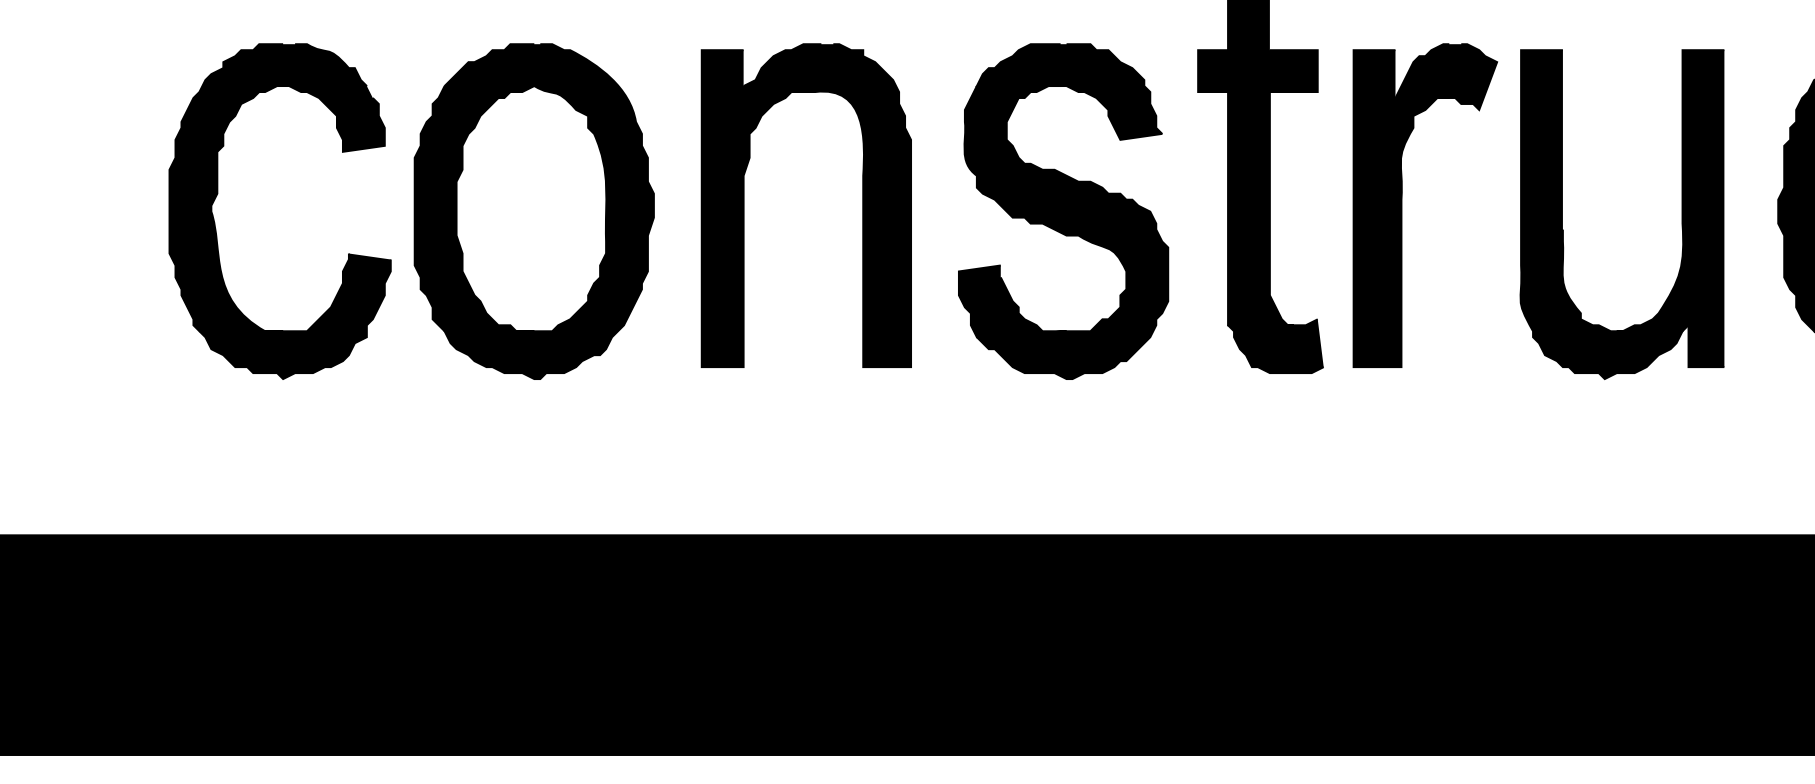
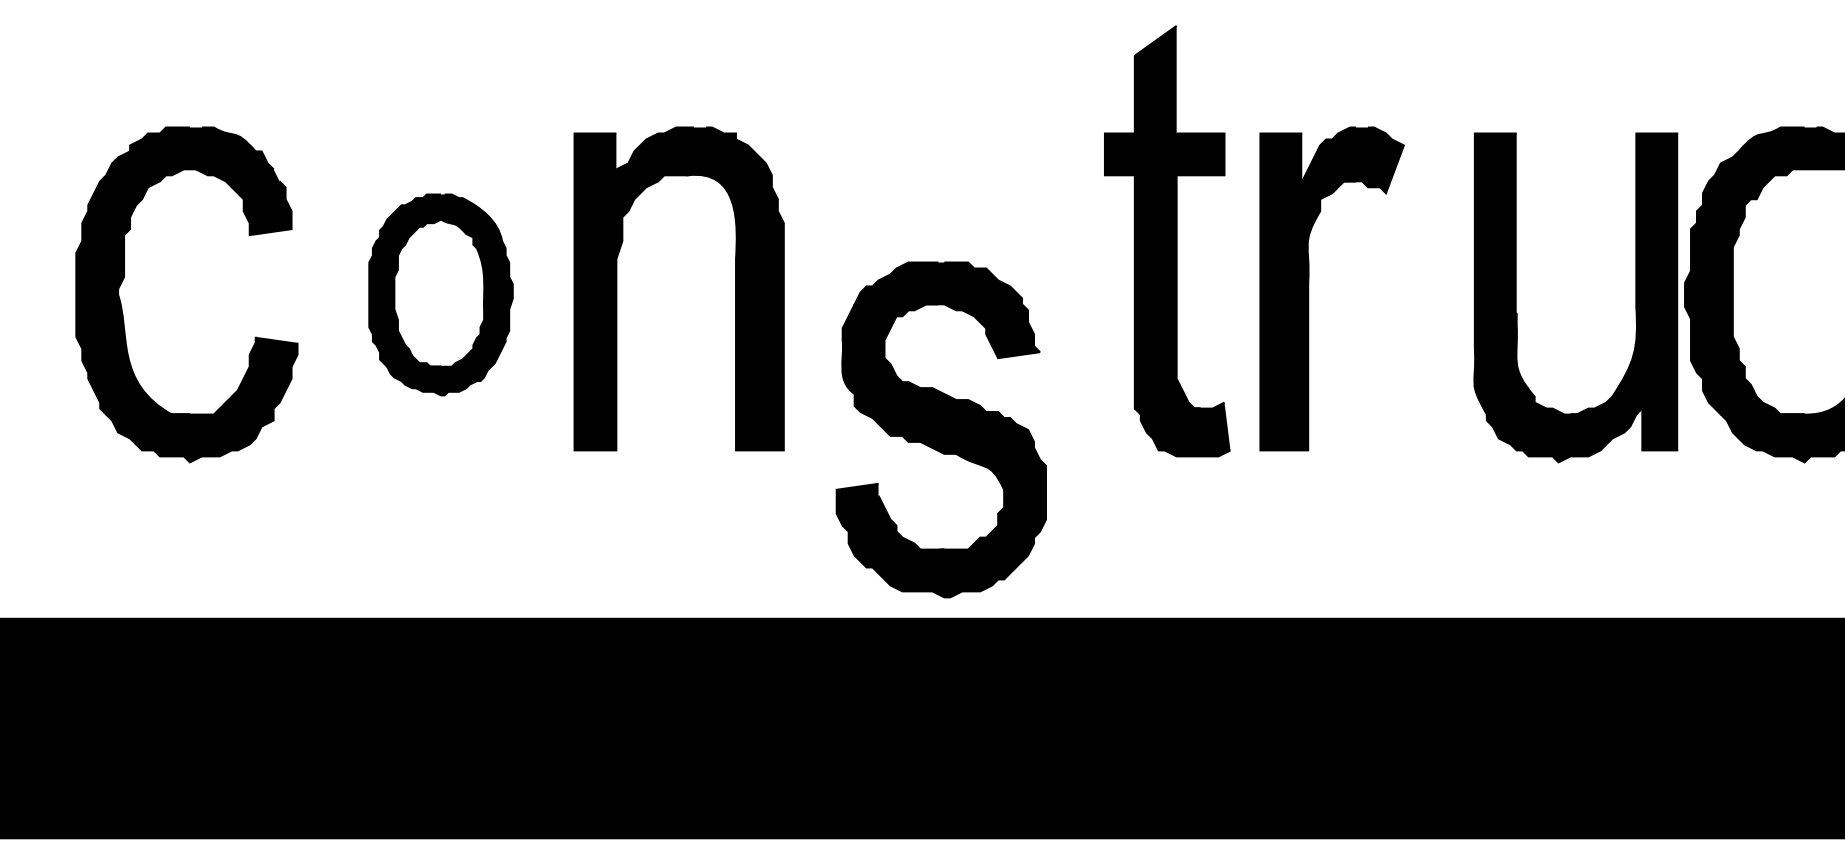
part: (862, 205) -> (735, 288), moved
part: (533, 211) -> (440, 294), size x0.6
part: (1062, 211) -> (940, 429), moved
part: (1562, 214) -> (1516, 297), moved

